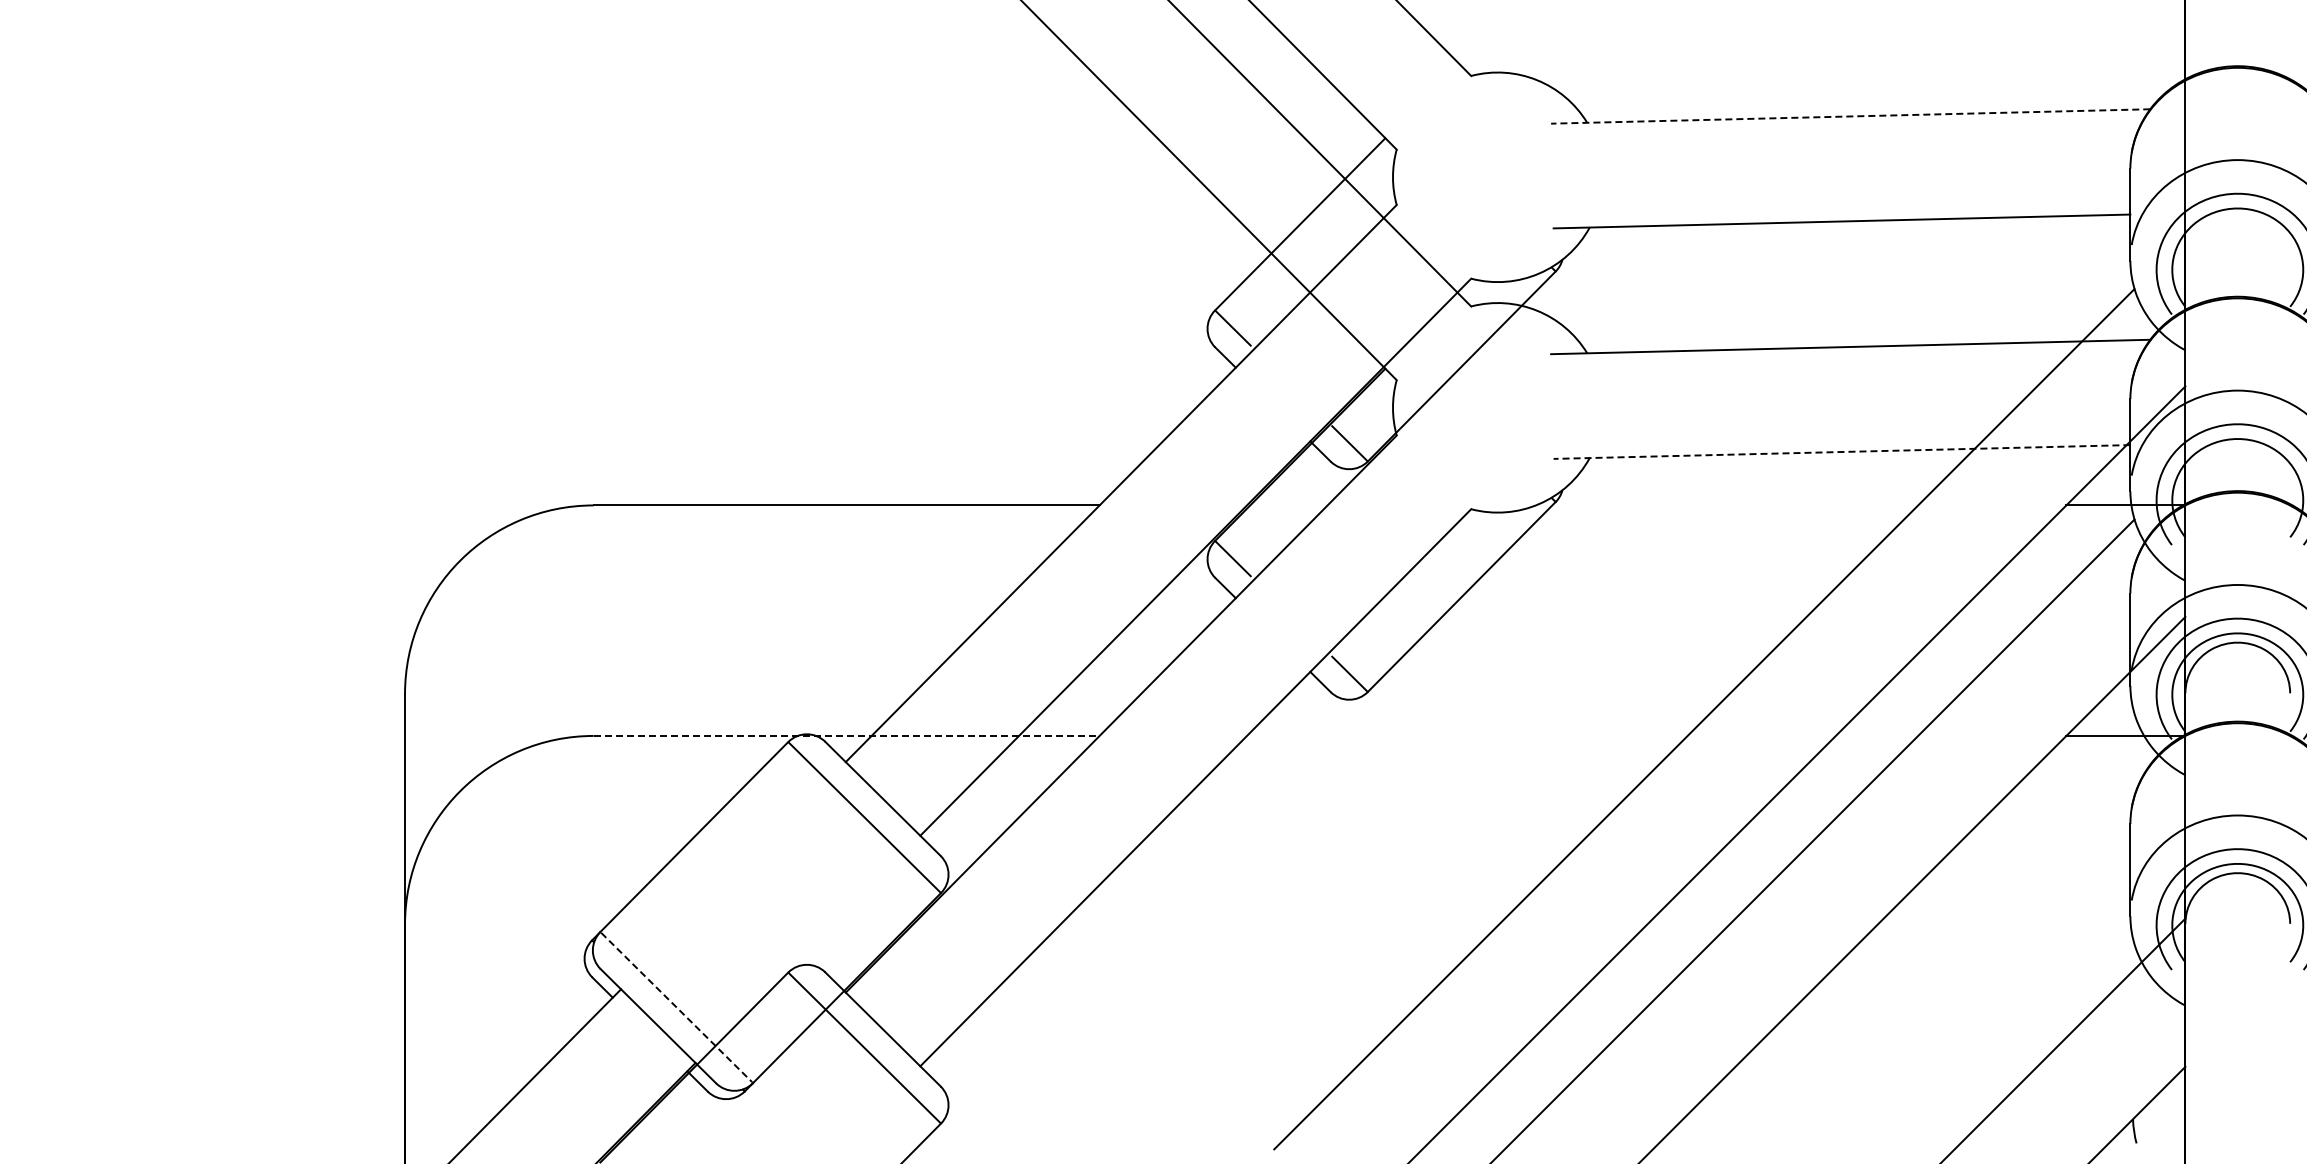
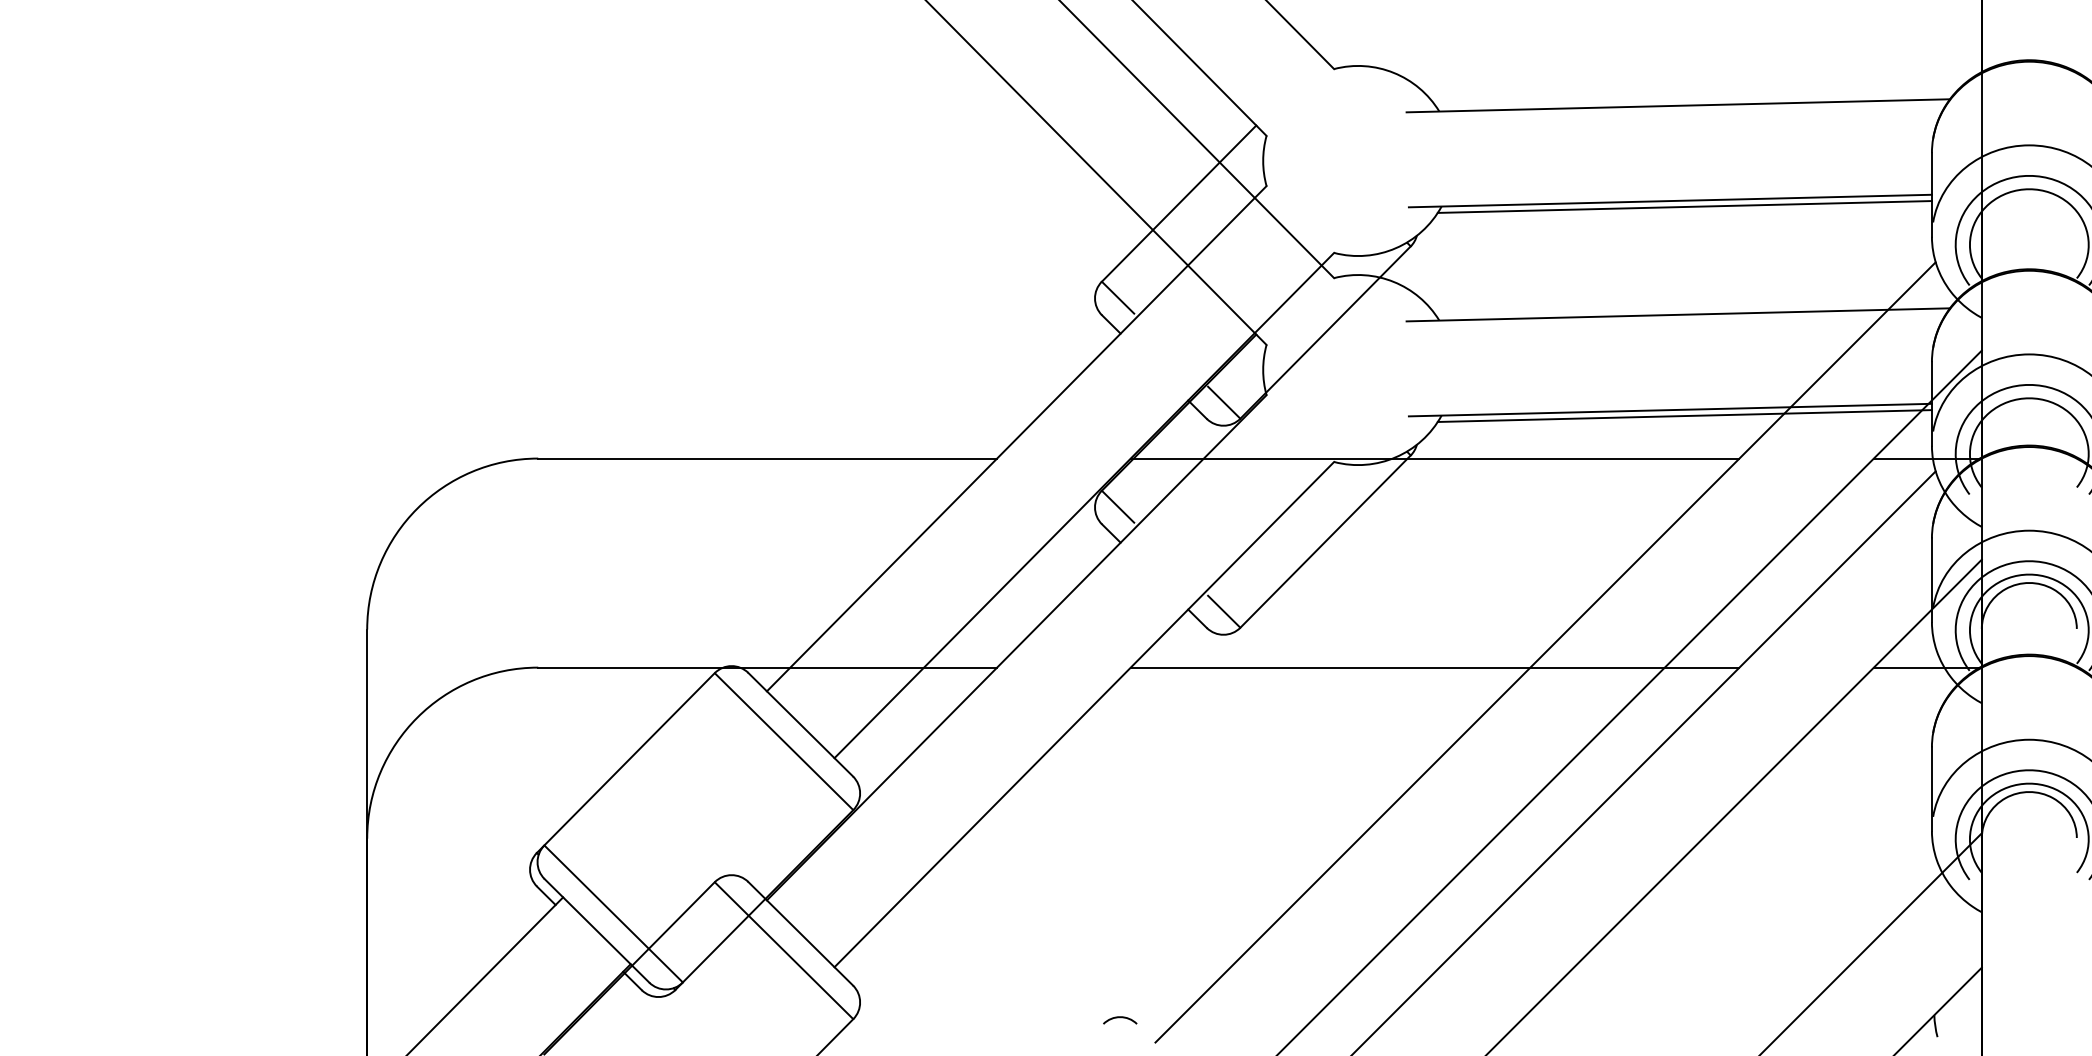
line: (1850, 116) -> (1678, 105), dashed -> solid
line: (1857, 227) -> (1684, 206), added
line: (1841, 452) -> (1669, 410), dashed -> solid
line: (1857, 458) -> (1684, 415), added
line: (1582, 505) -> (1435, 458), added
line: (846, 735) -> (767, 667), dashed -> solid
line: (1582, 735) -> (1435, 667), added
line: (677, 1007) -> (614, 913), dashed -> solid
arc: (1235, 1122) -> (1120, 1018), added

